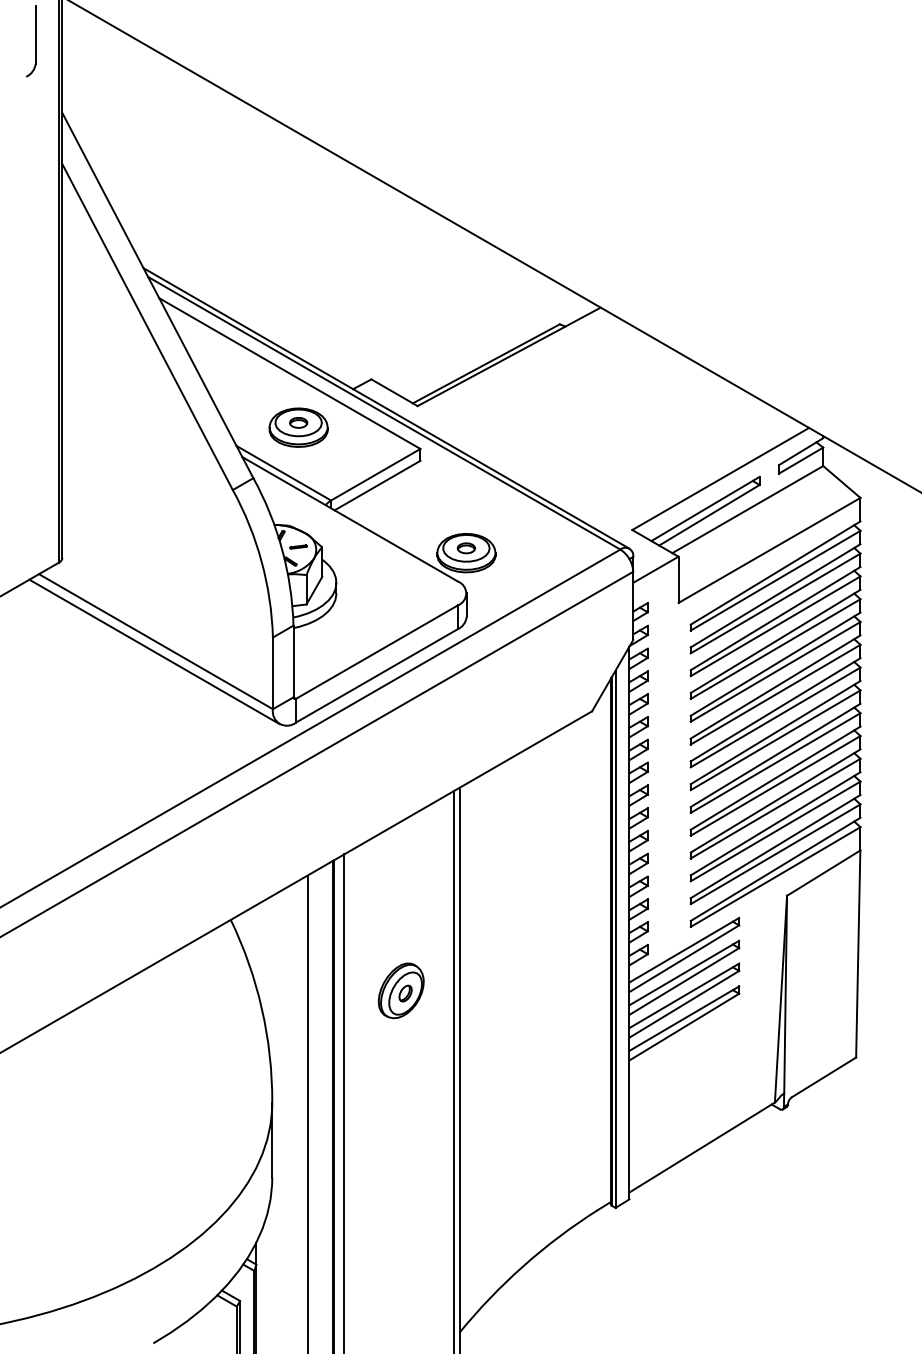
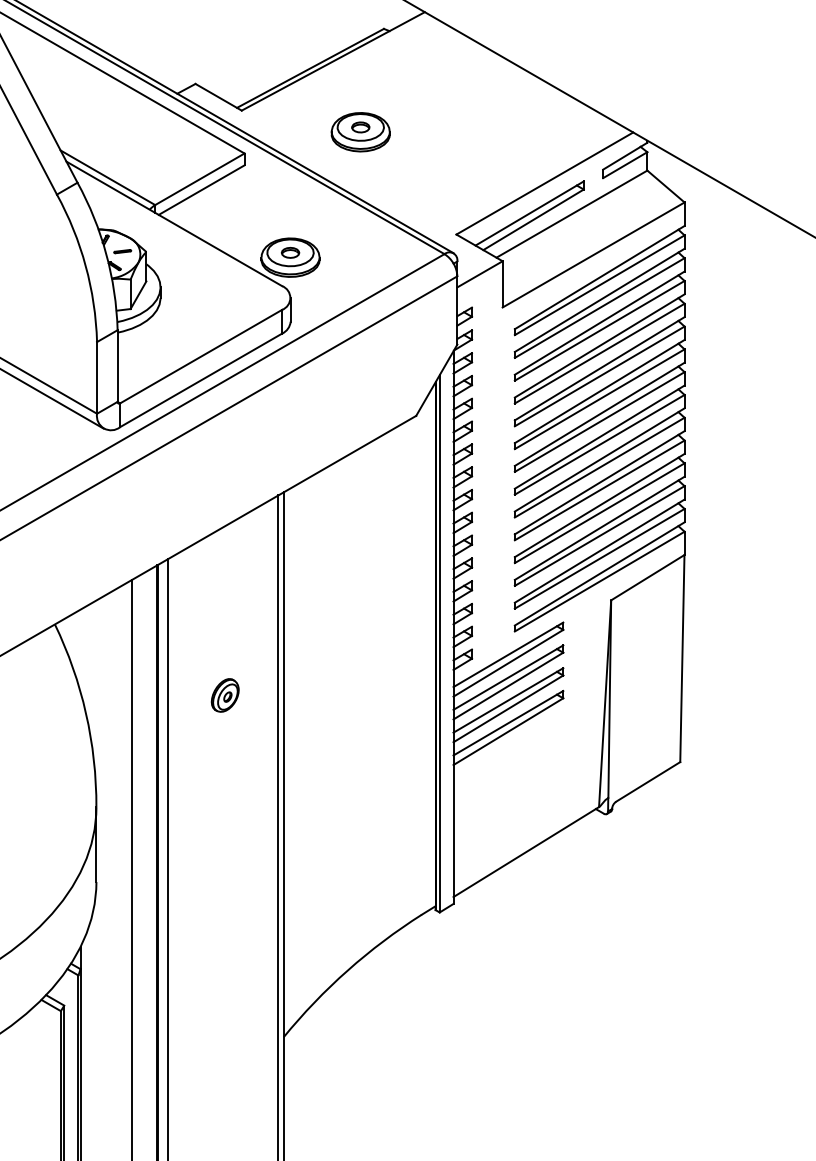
part: (298, 427) -> (360, 132), moved
part: (400, 990) -> (224, 695), size x0.6

